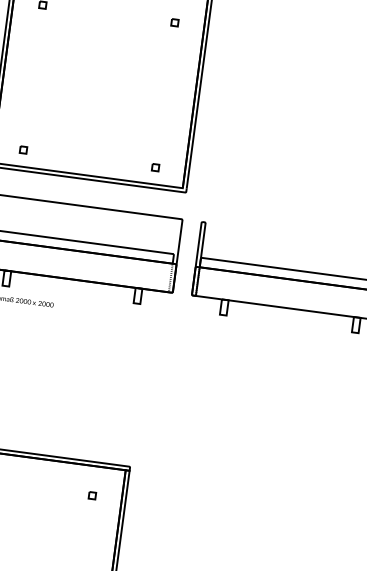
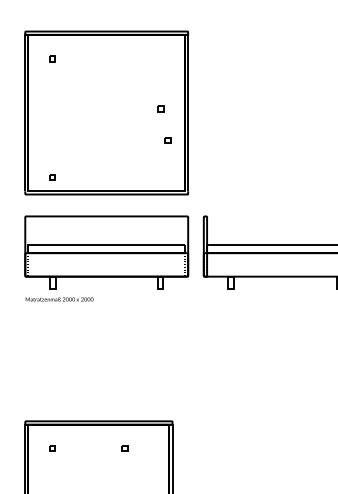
part: (174, 22) -> (160, 108), moved
part: (155, 167) -> (167, 140), moved
part: (91, 495) -> (124, 448), moved

